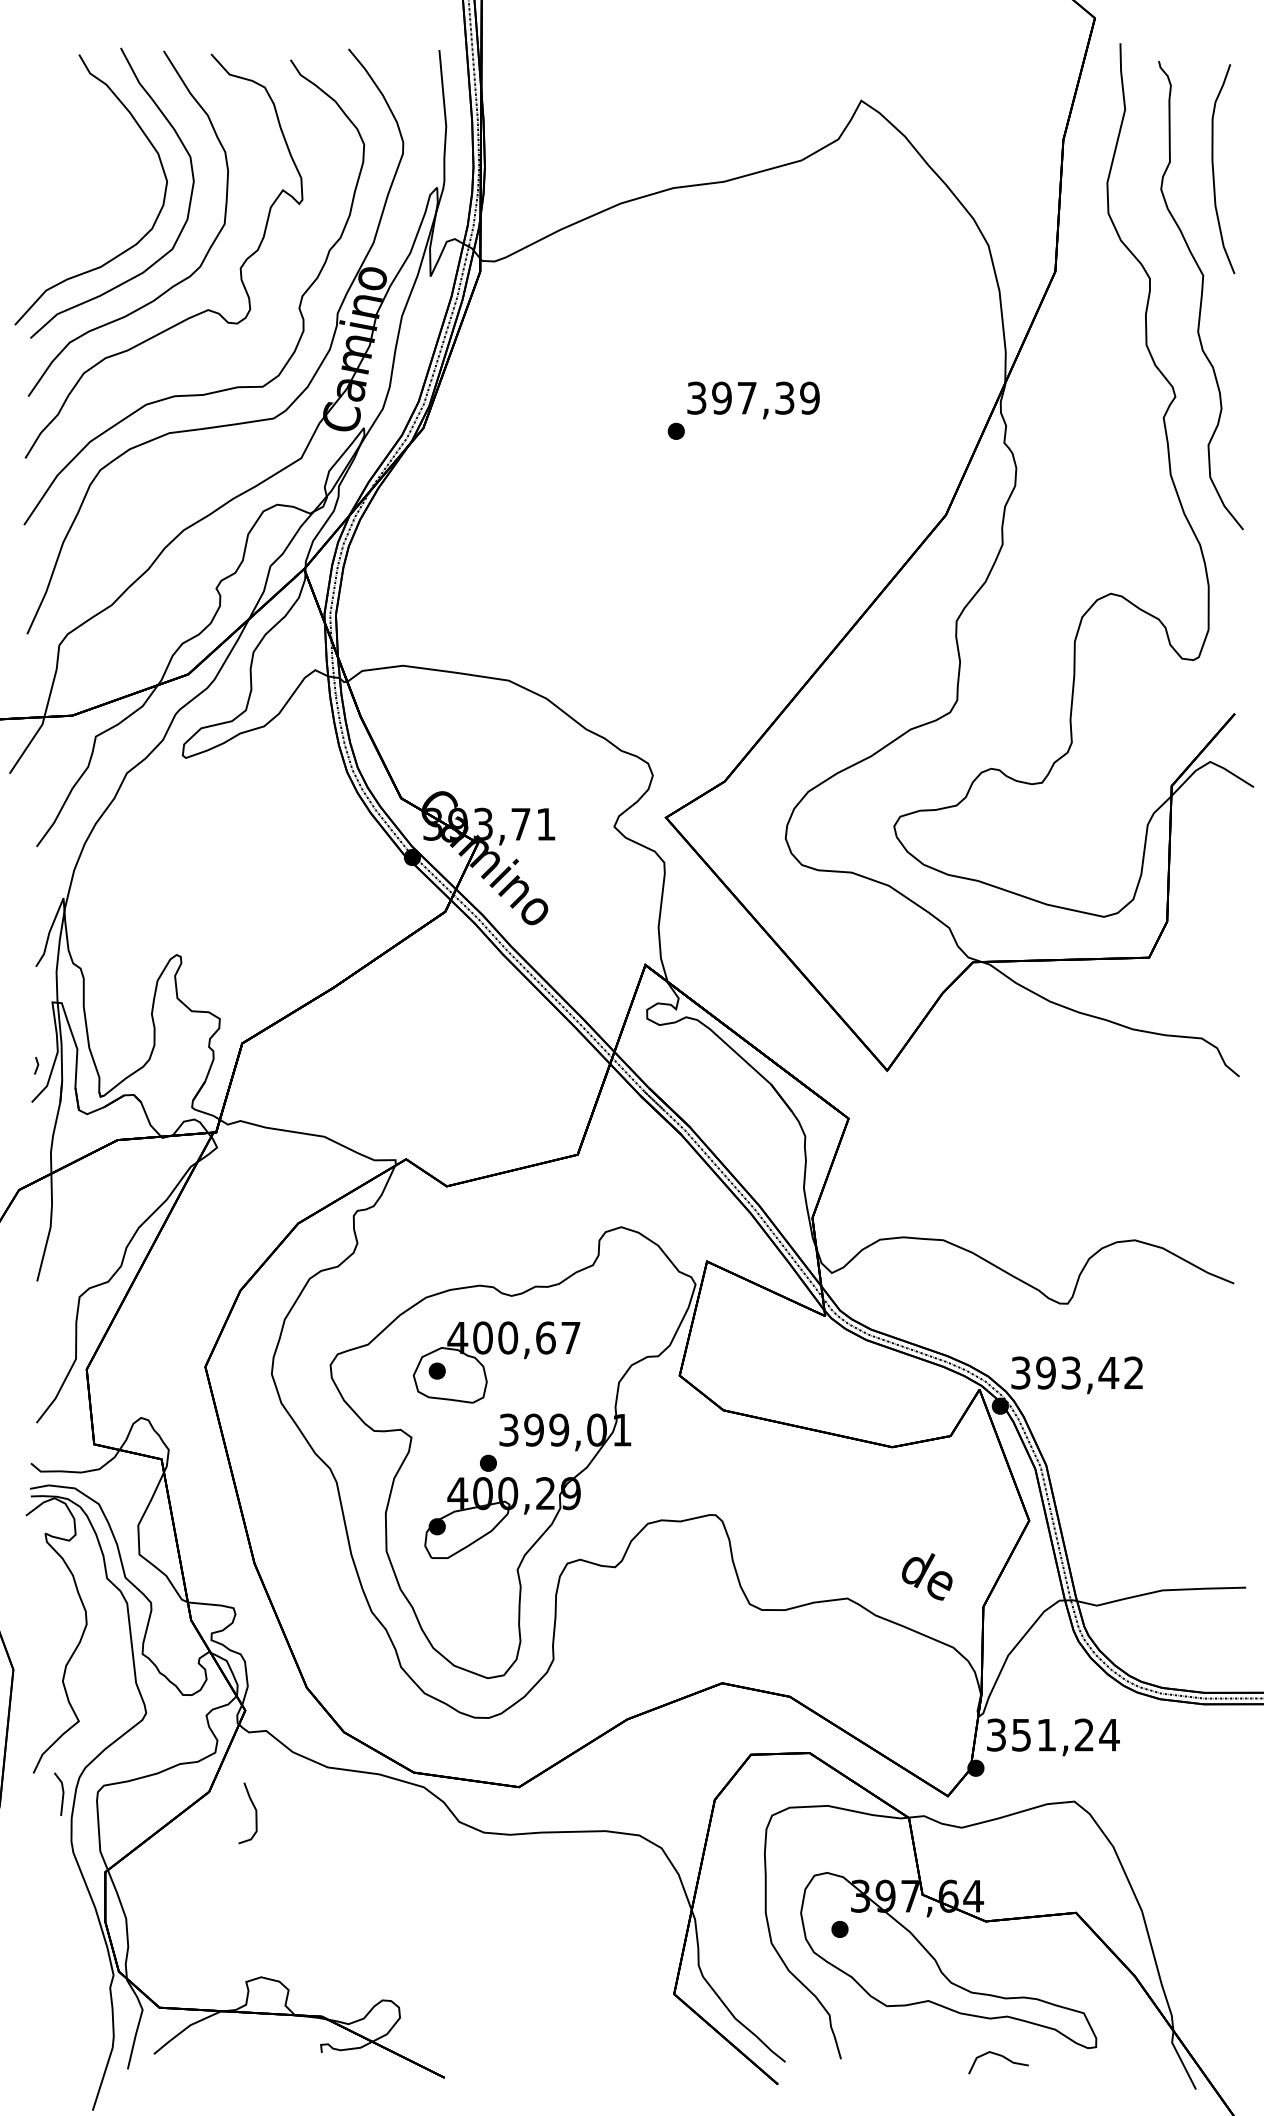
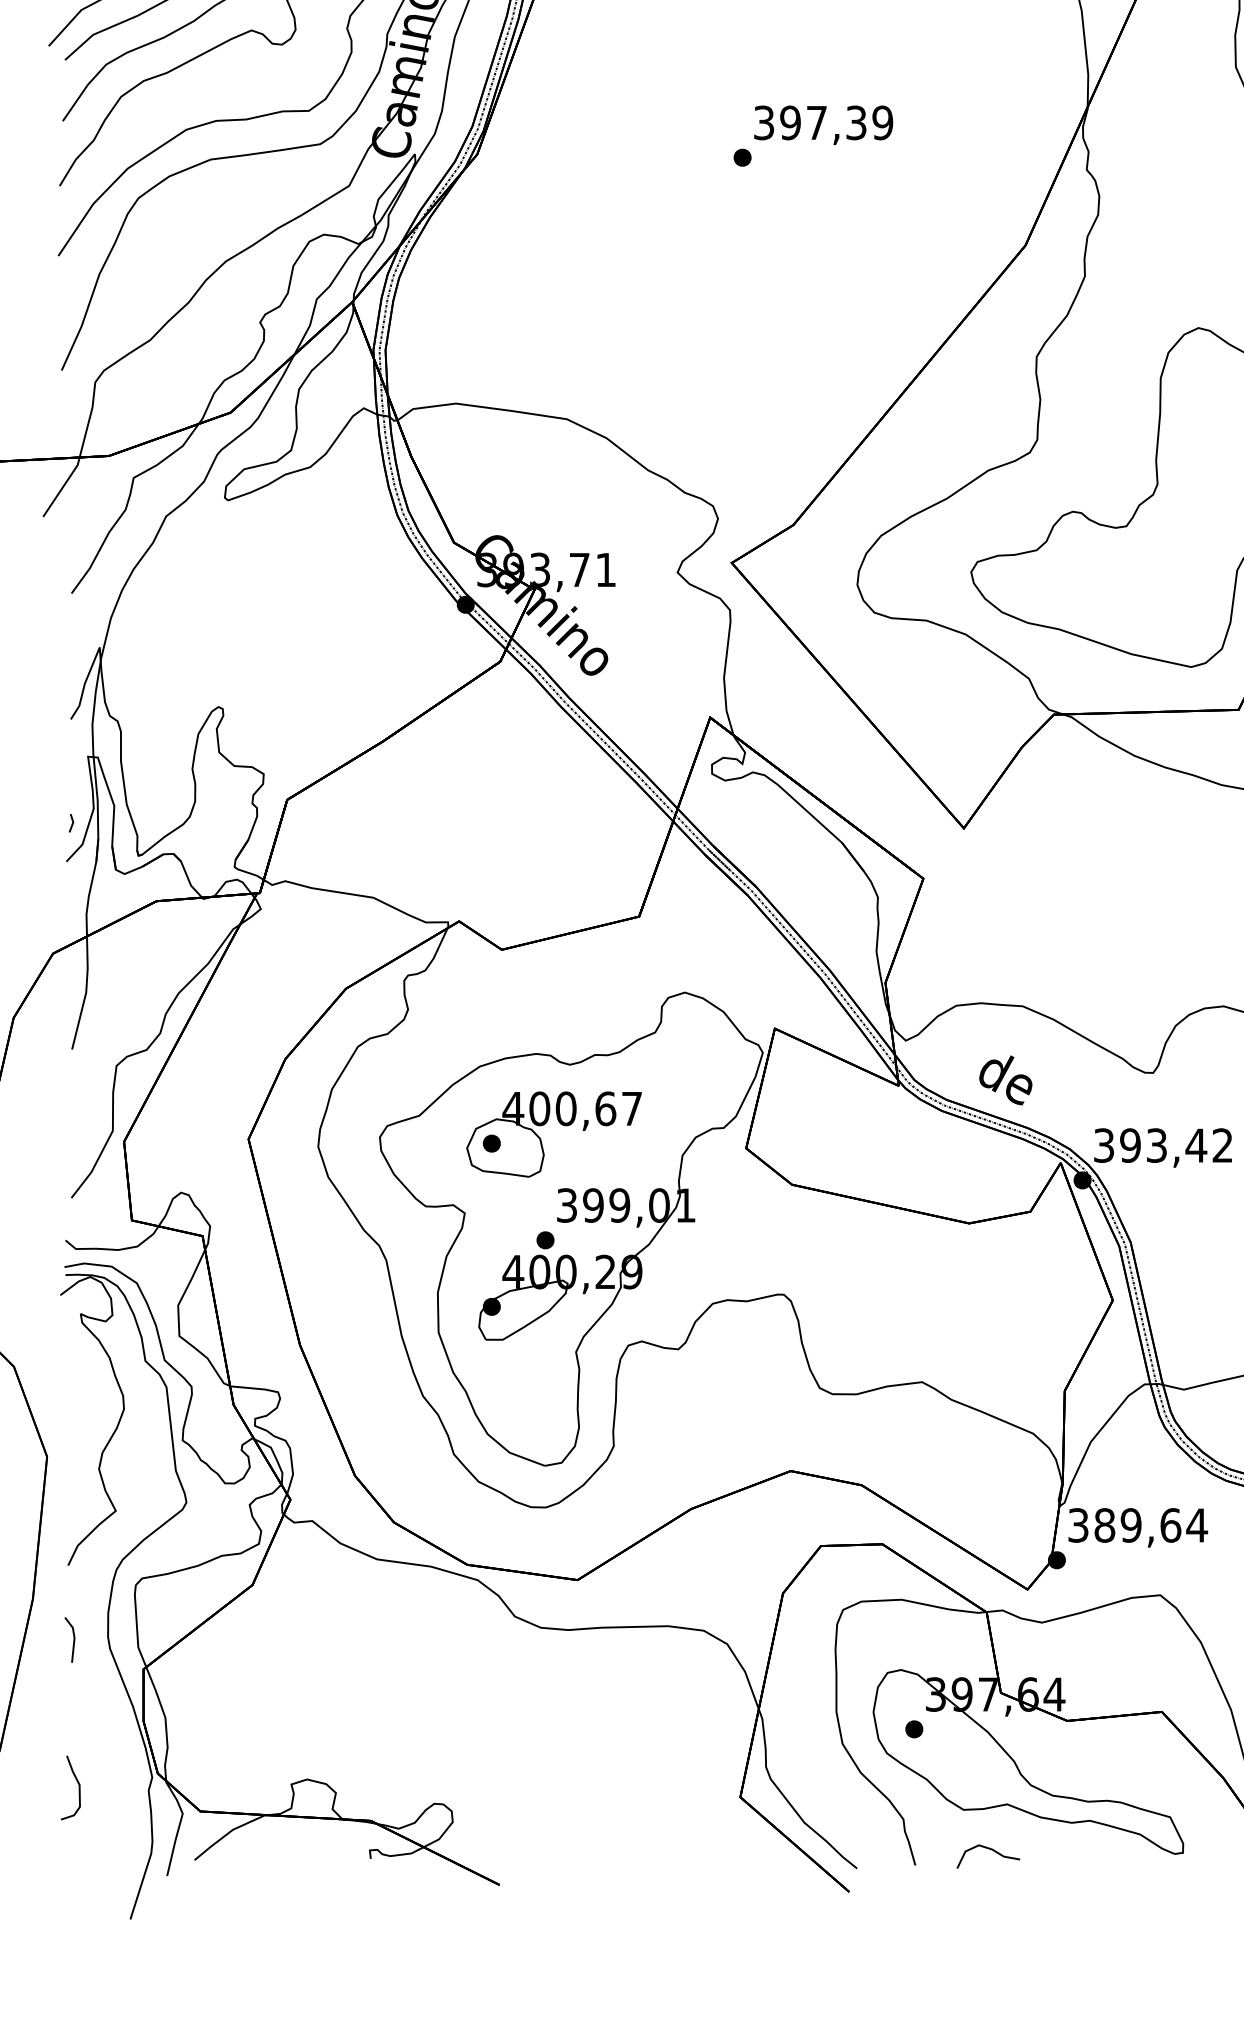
text: (927, 1576) -> (1006, 1080), moved
text: (1052, 1734) -> (1137, 1524), 351,24 -> 389,64
line: (62, 1793) -> (73, 1639), moved
curve: (255, 1813) -> (78, 1788), moved
curve: (999, 2056) -> (989, 1850), moved

